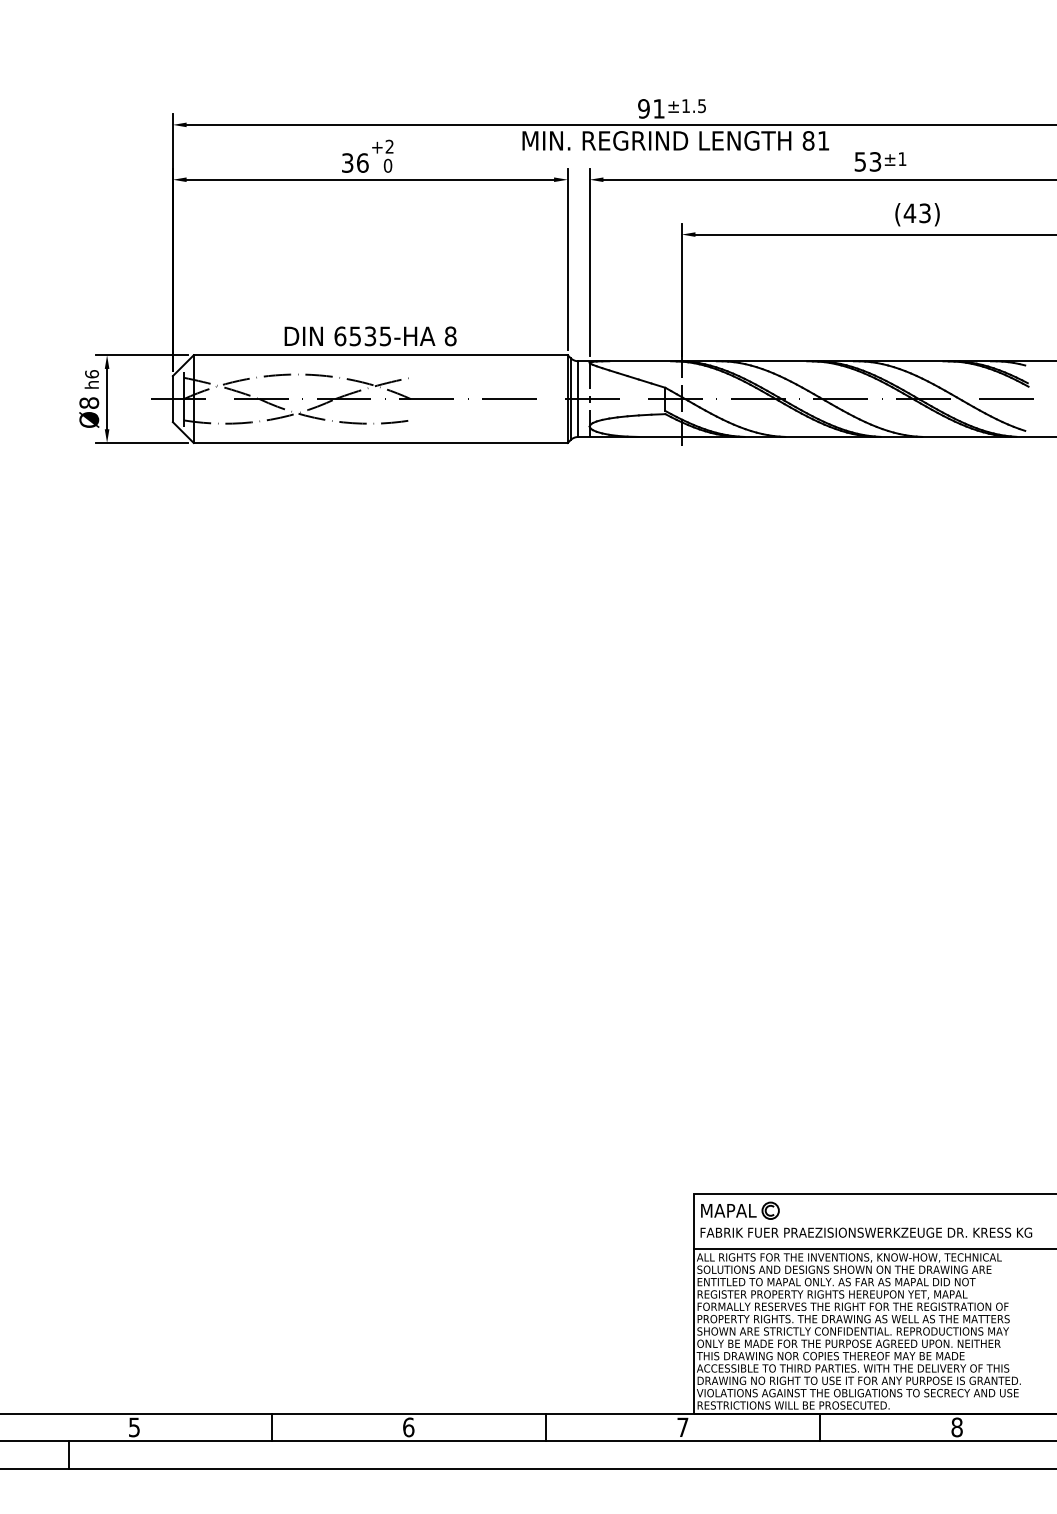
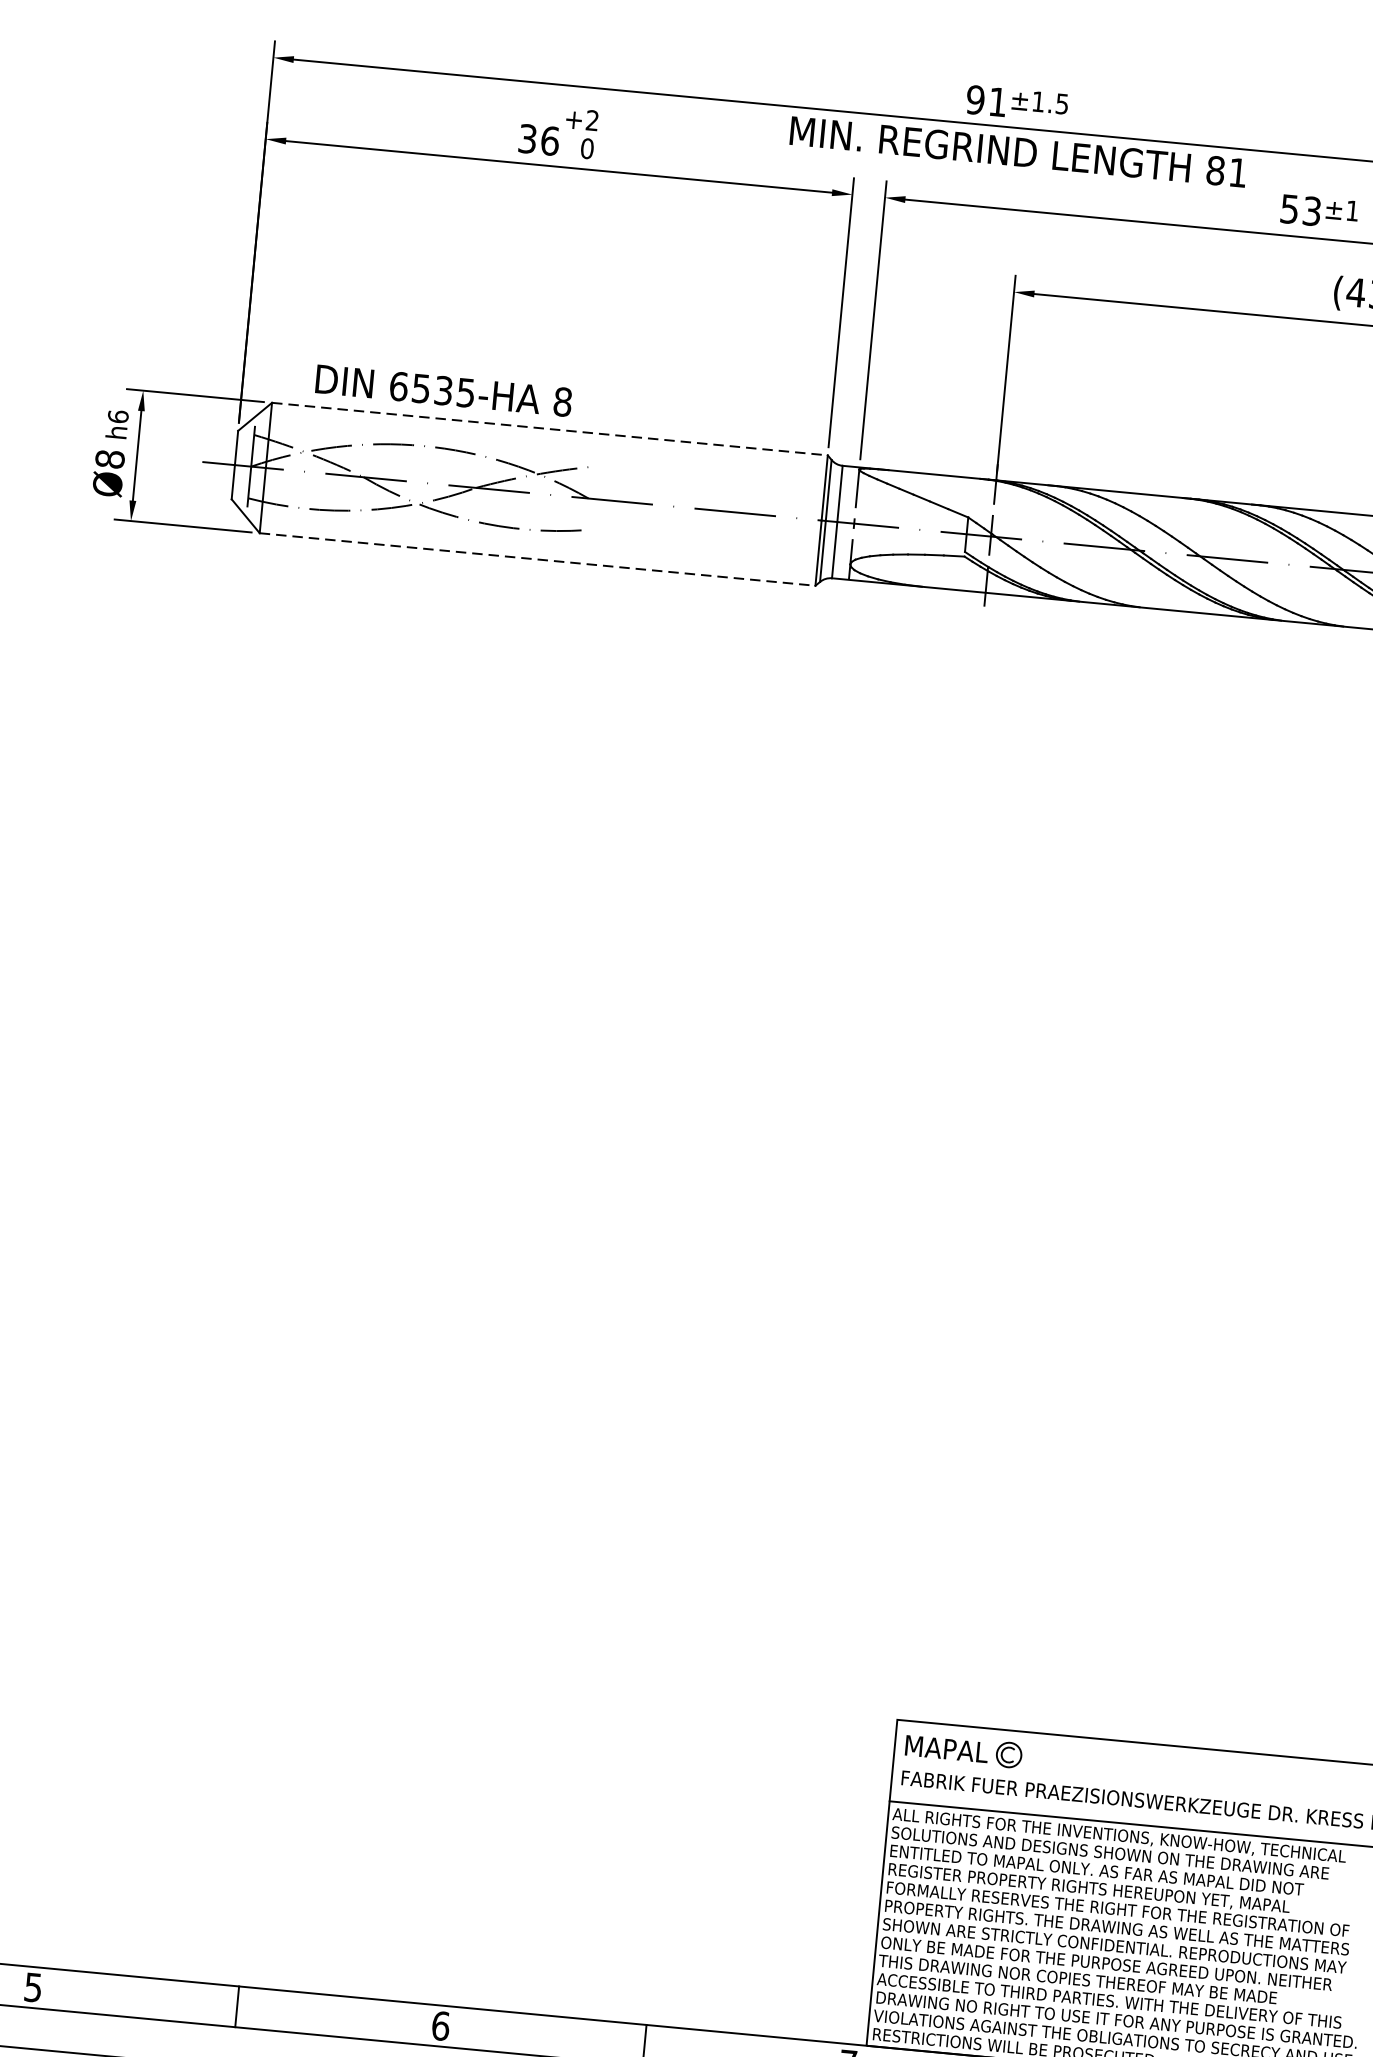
text: (370, 336) -> (443, 390), moved
line: (381, 355) -> (550, 429), solid -> dashed
line: (381, 443) -> (538, 560), solid -> dashed

